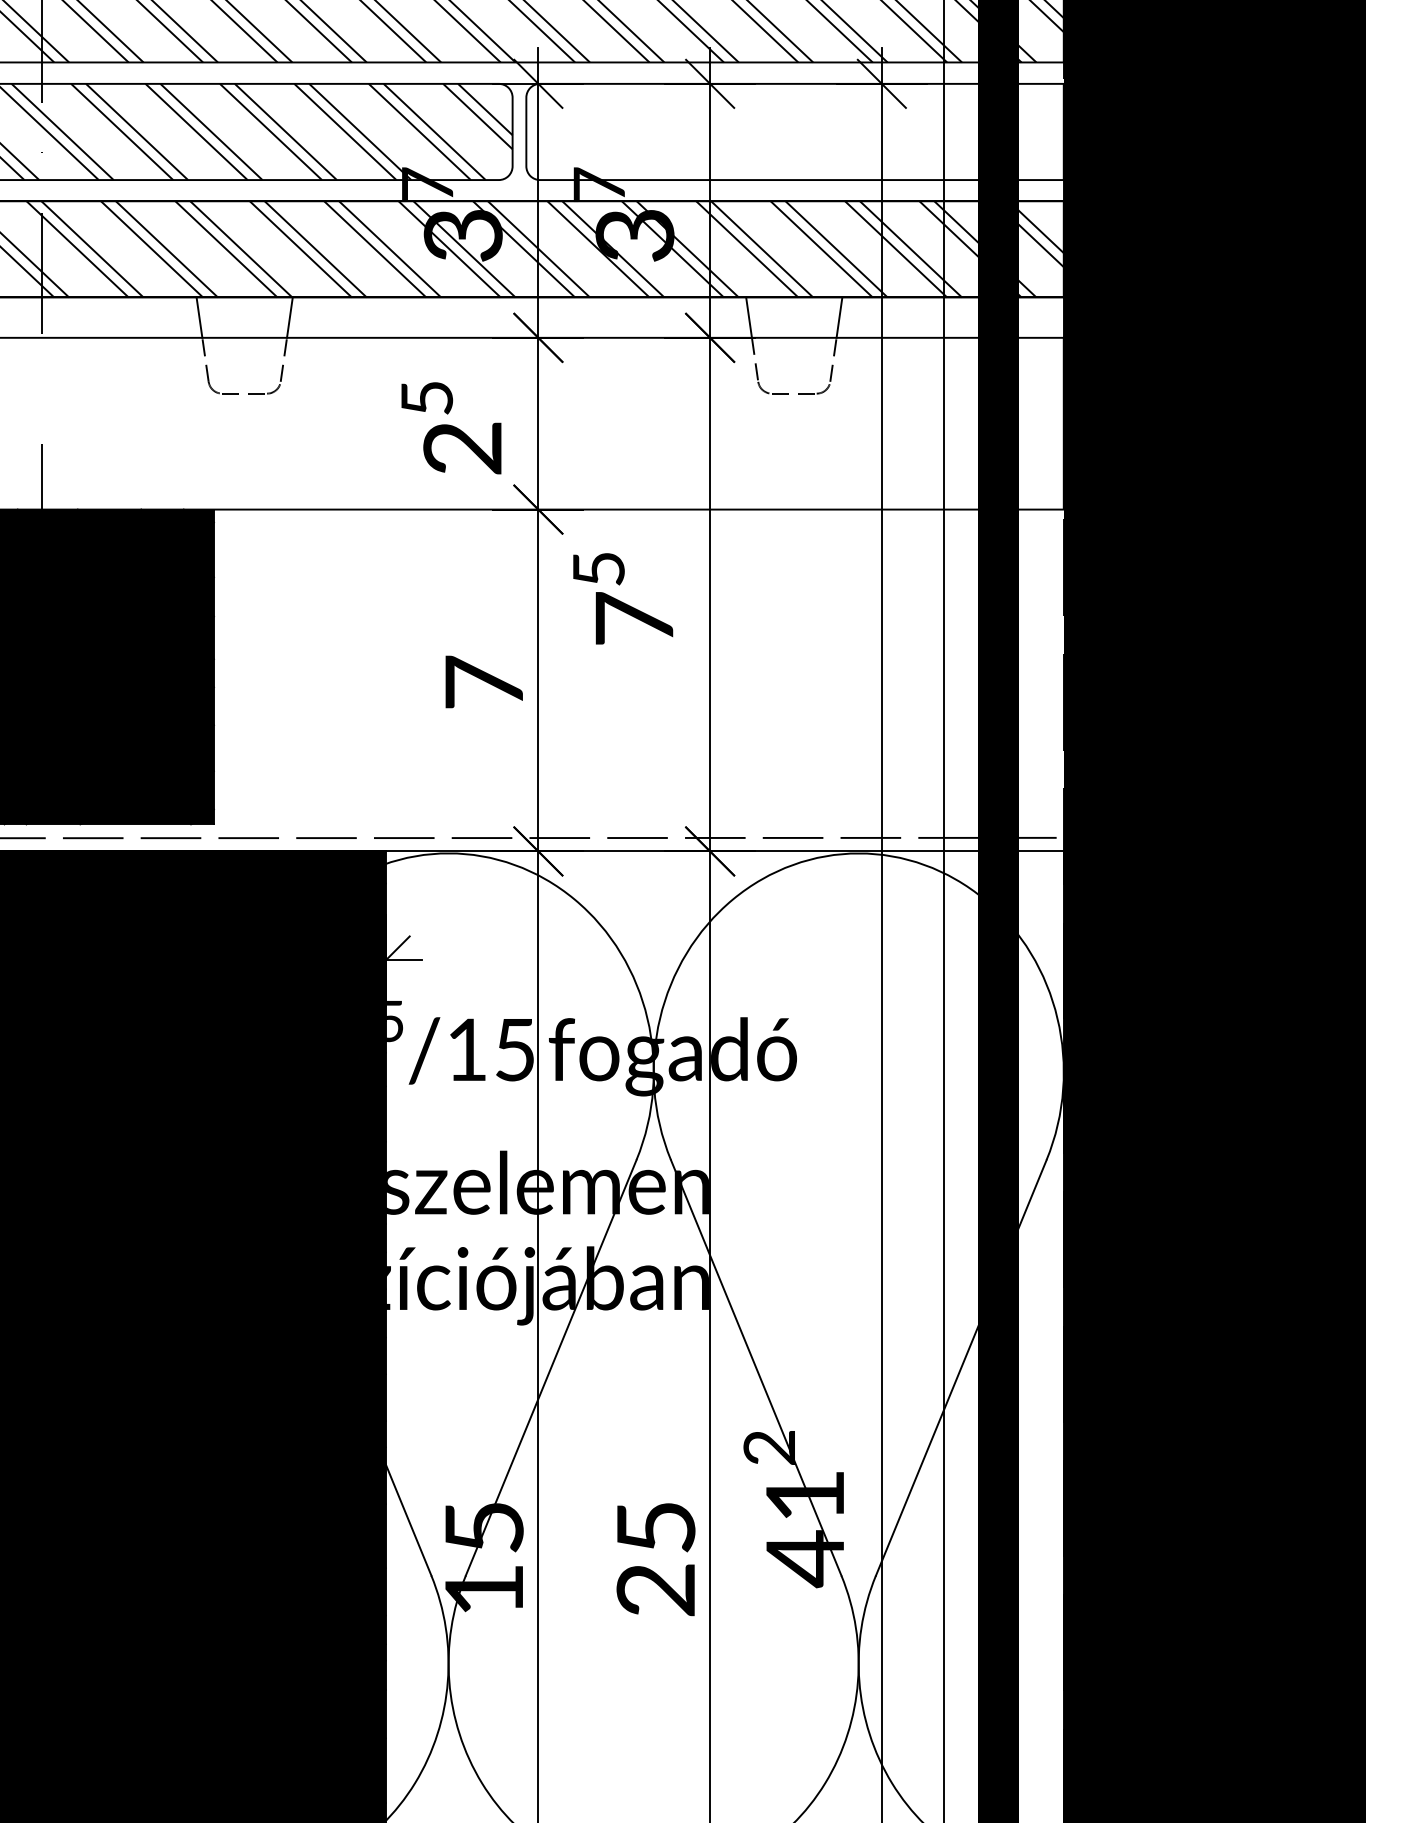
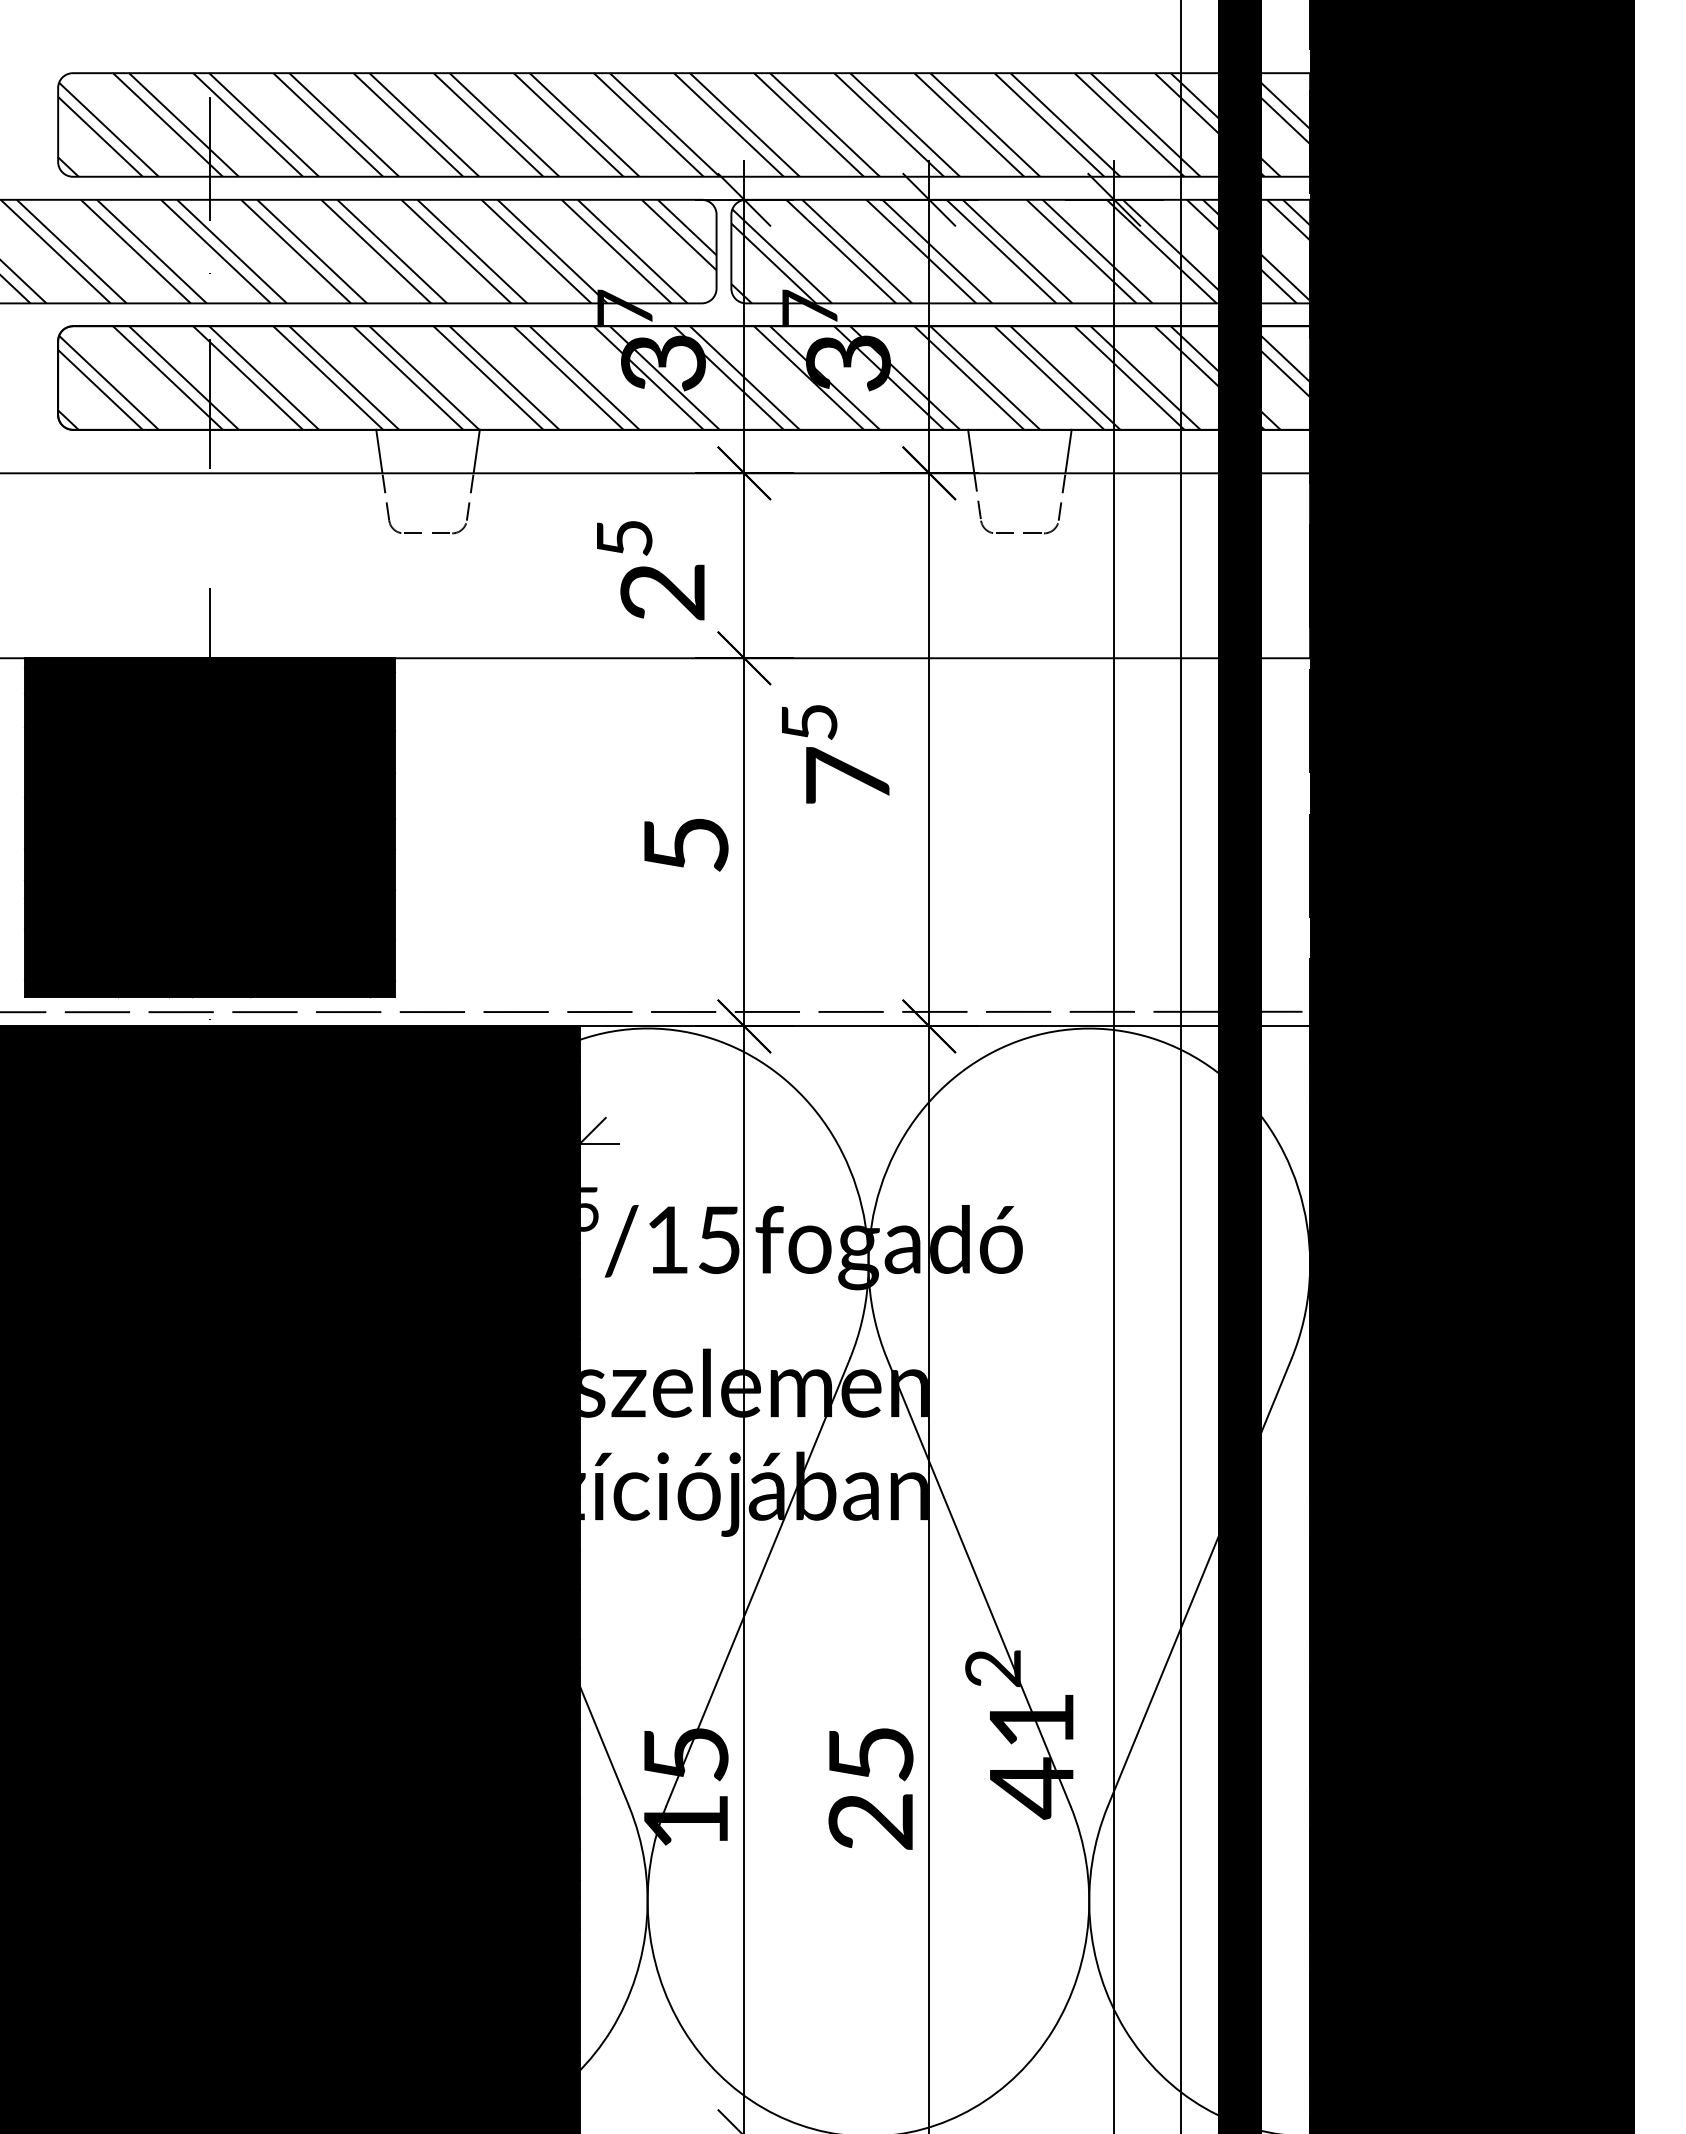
hatch: (794, 131) -> (1020, 251), added
text: (484, 681) -> (686, 843), 7 -> 5

